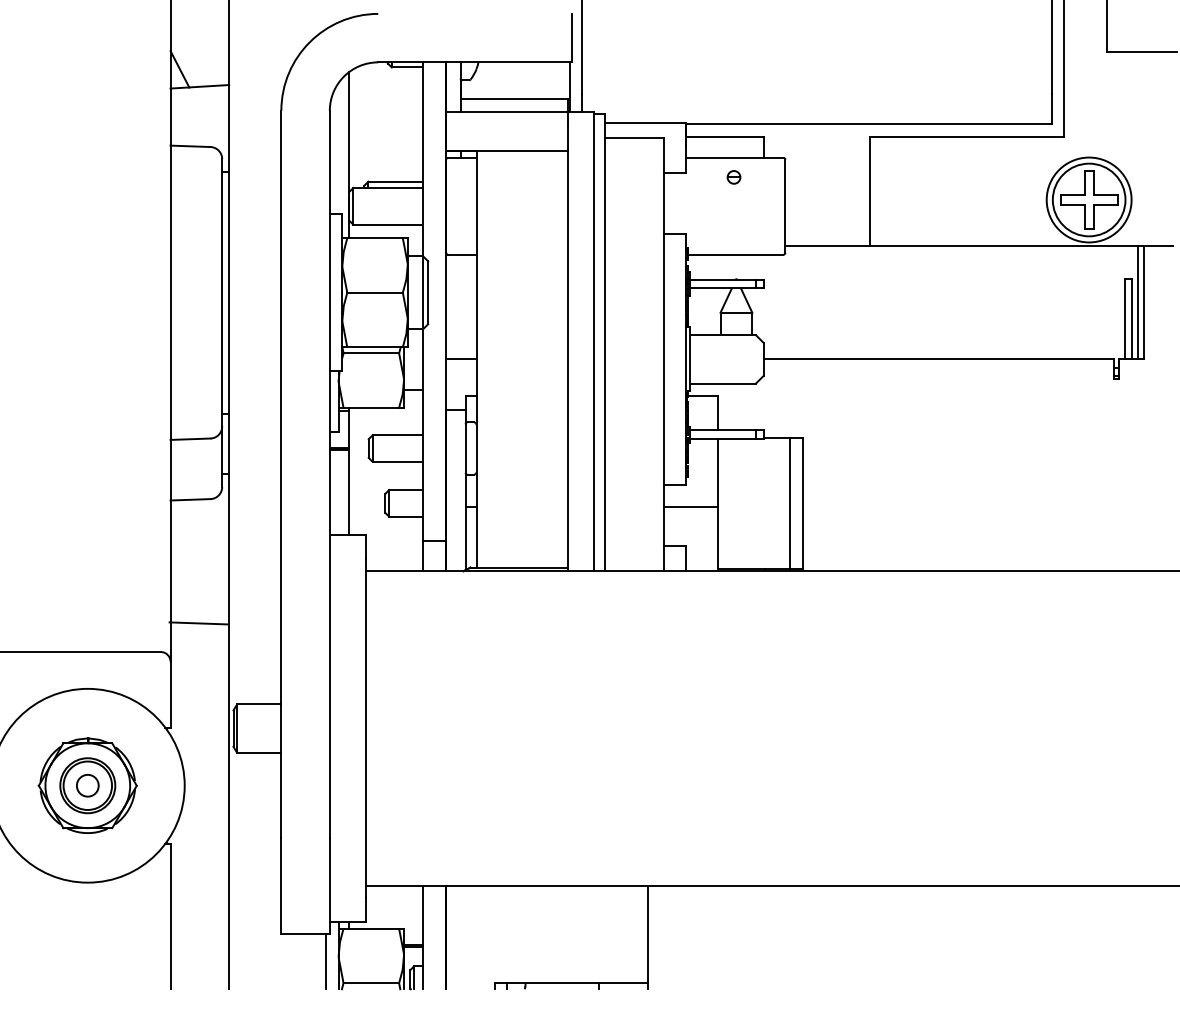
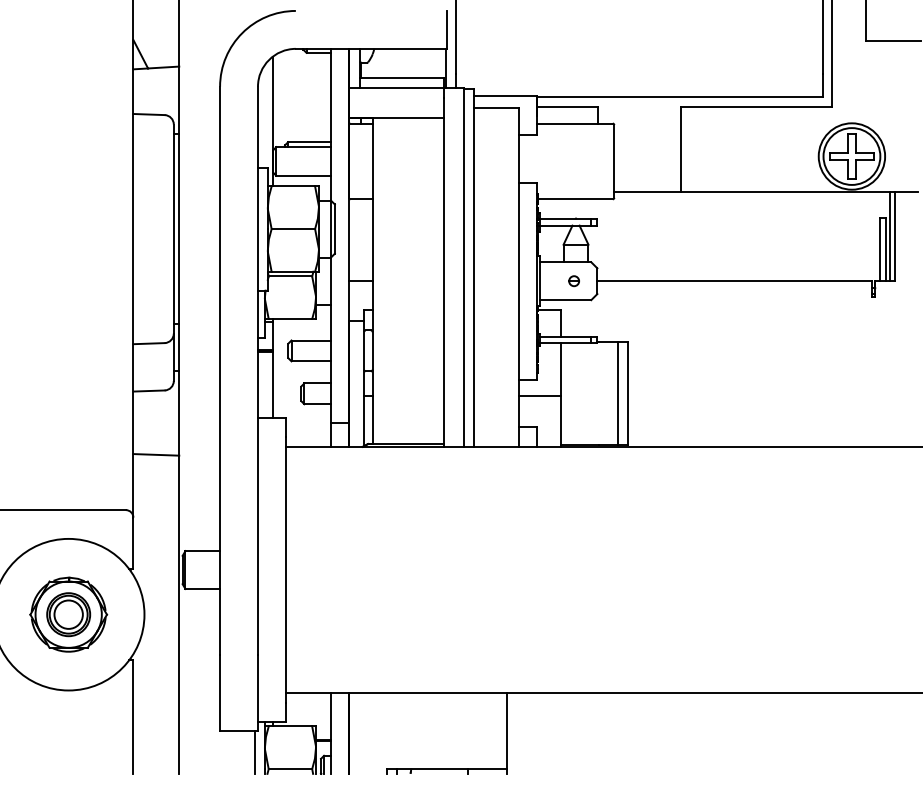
part: (733, 177) -> (573, 281), moved
line: (198, 623) -> (156, 454), moved
circle: (87, 785) -> (68, 614), size x1.67

